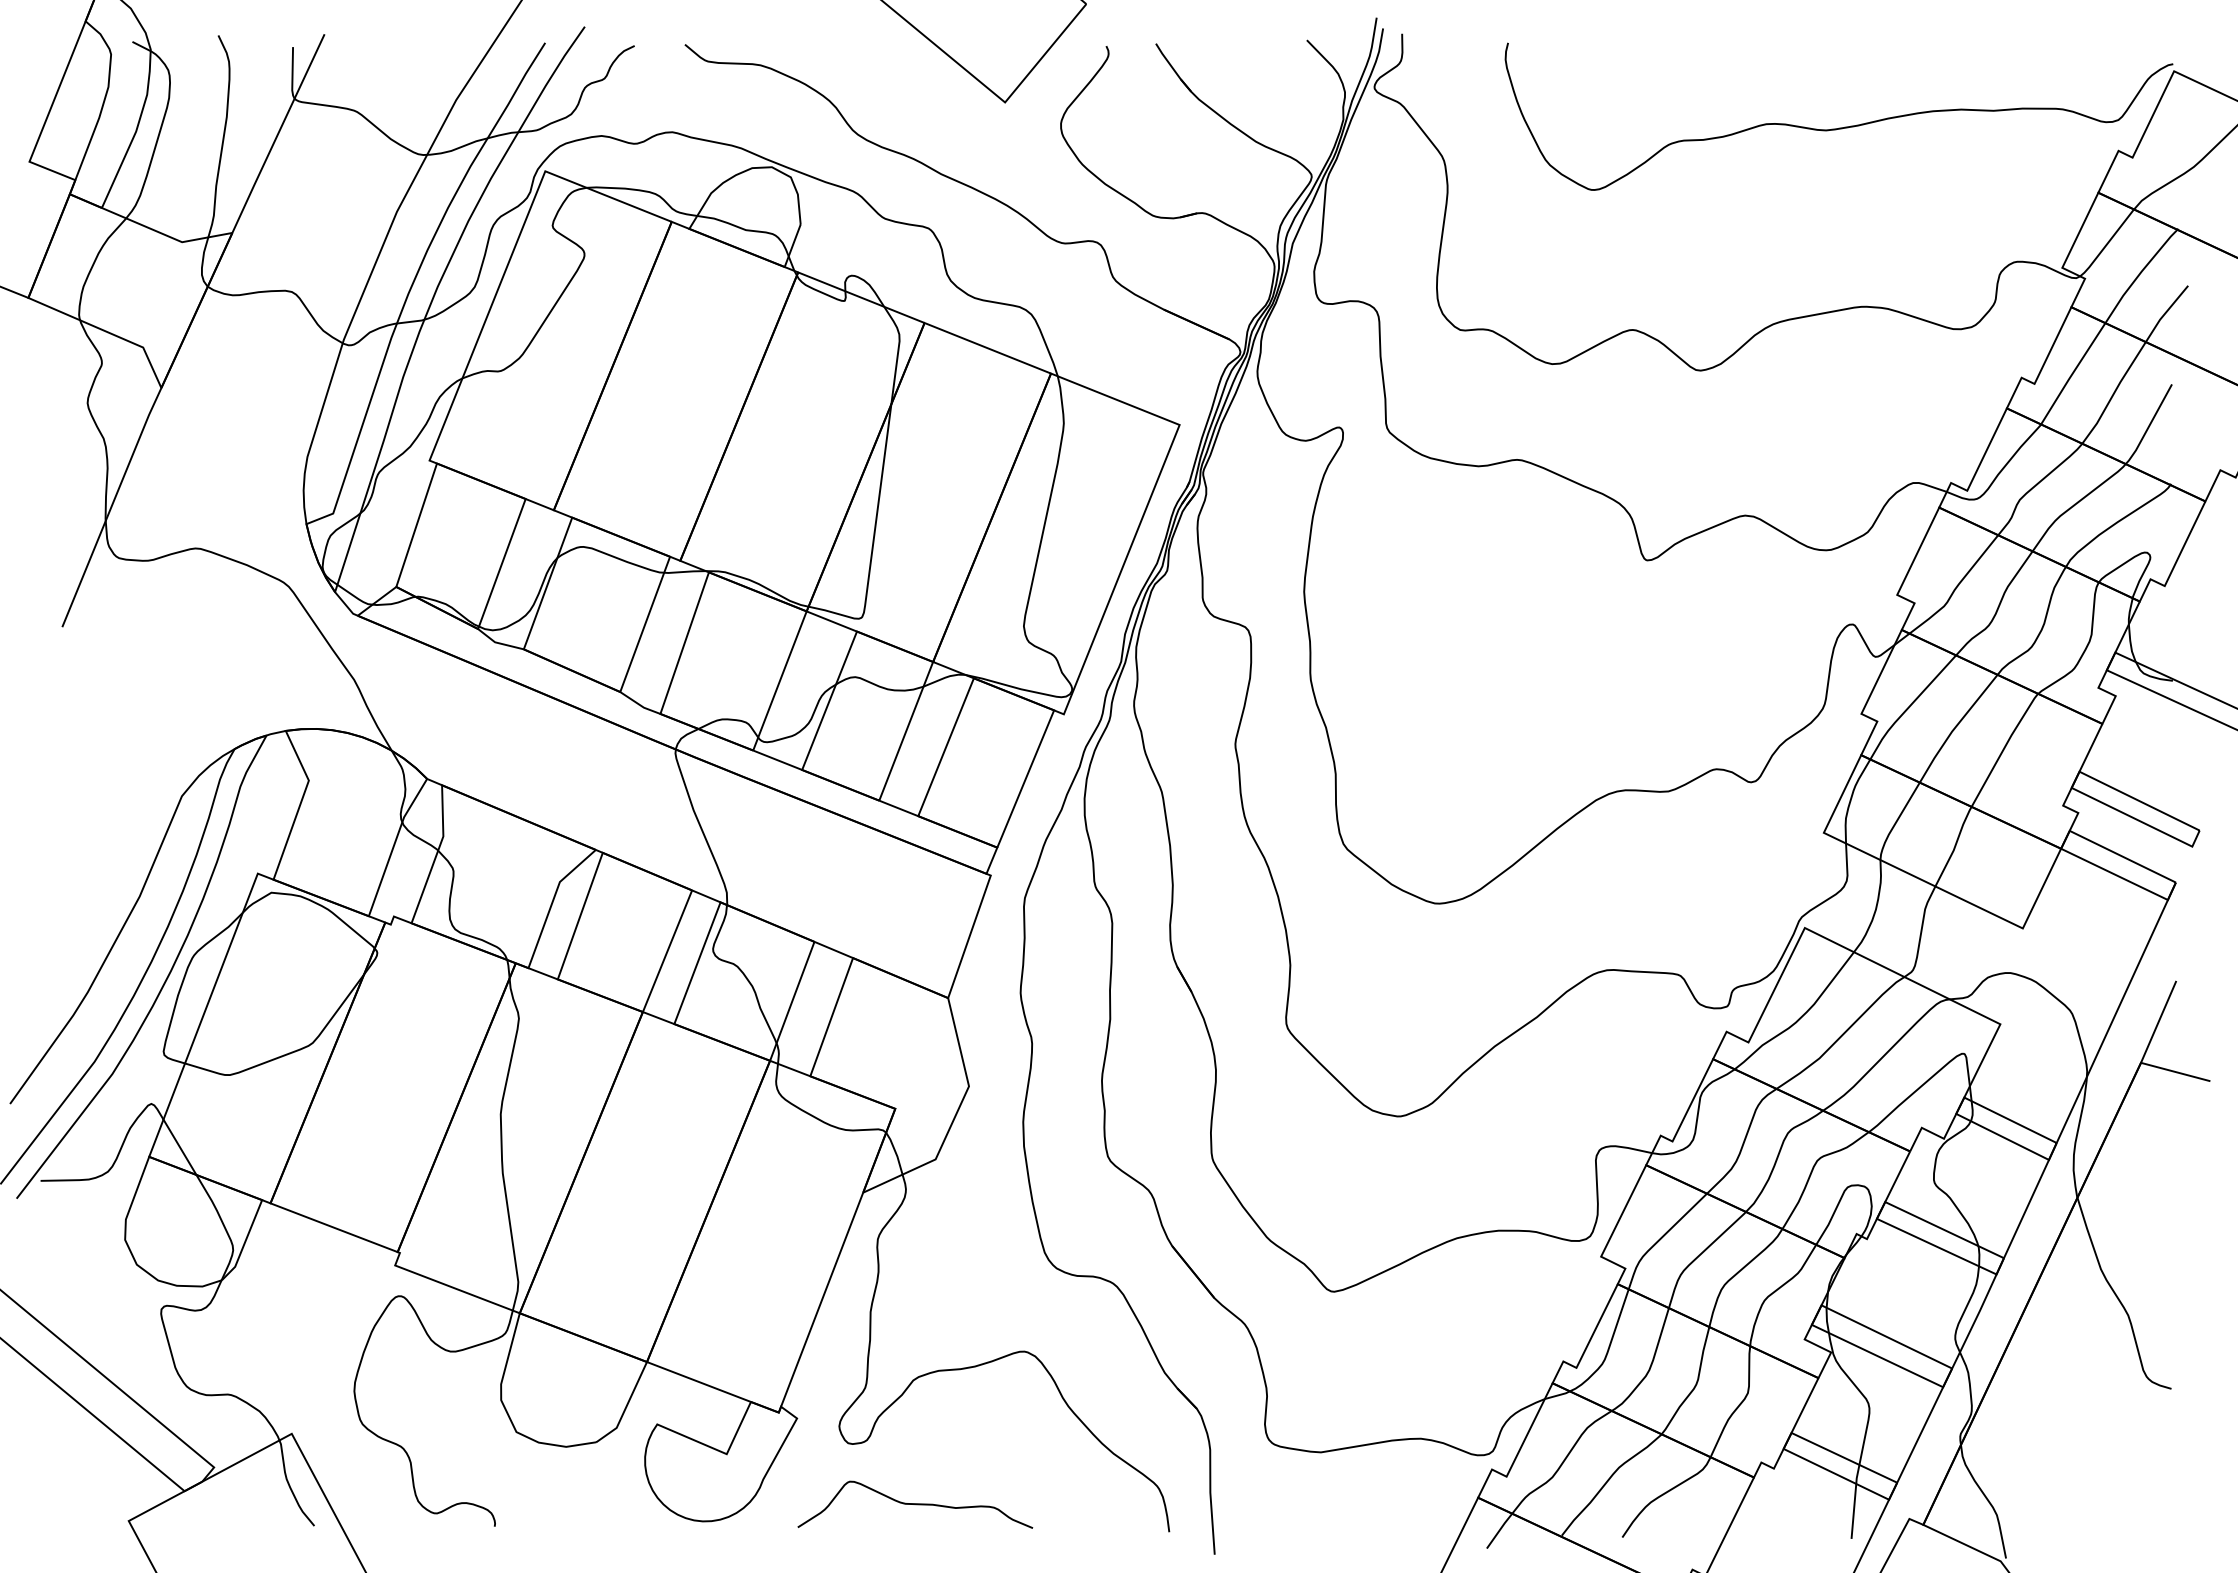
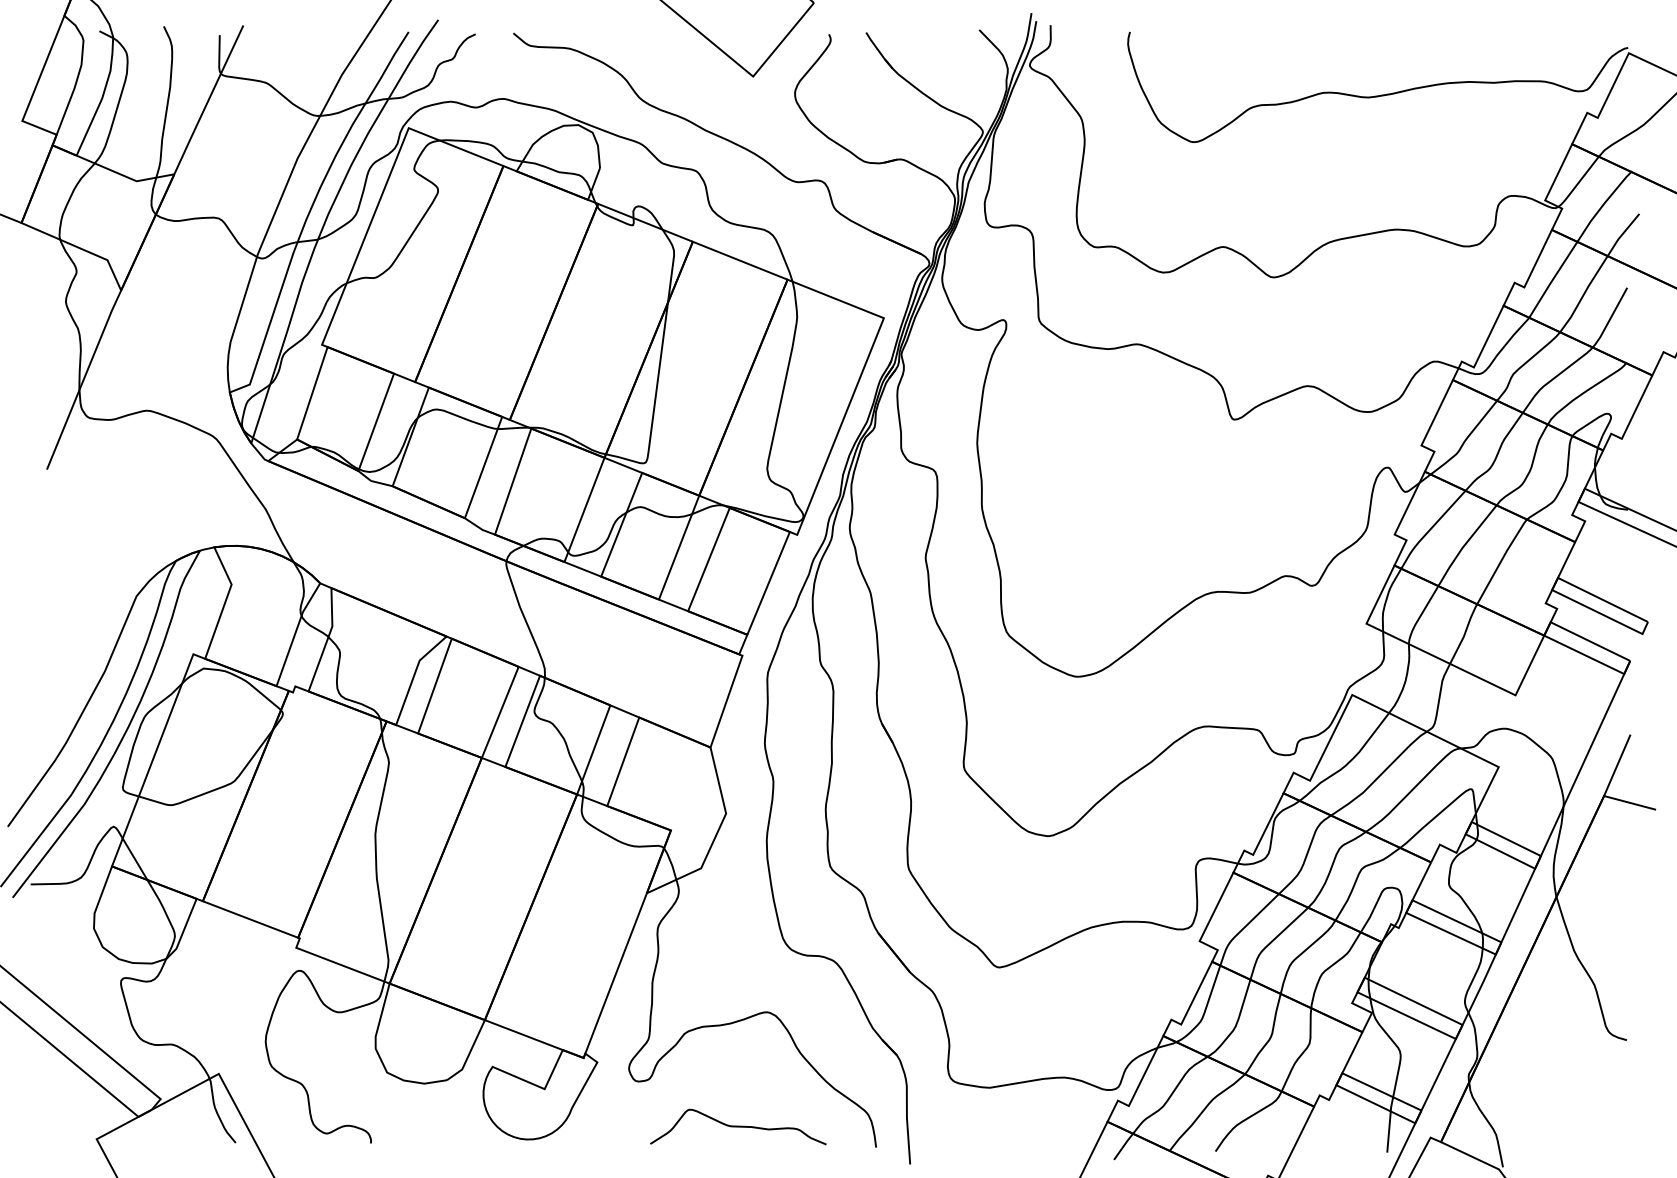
curve: (915, 1504) -> (738, 1126), moved

